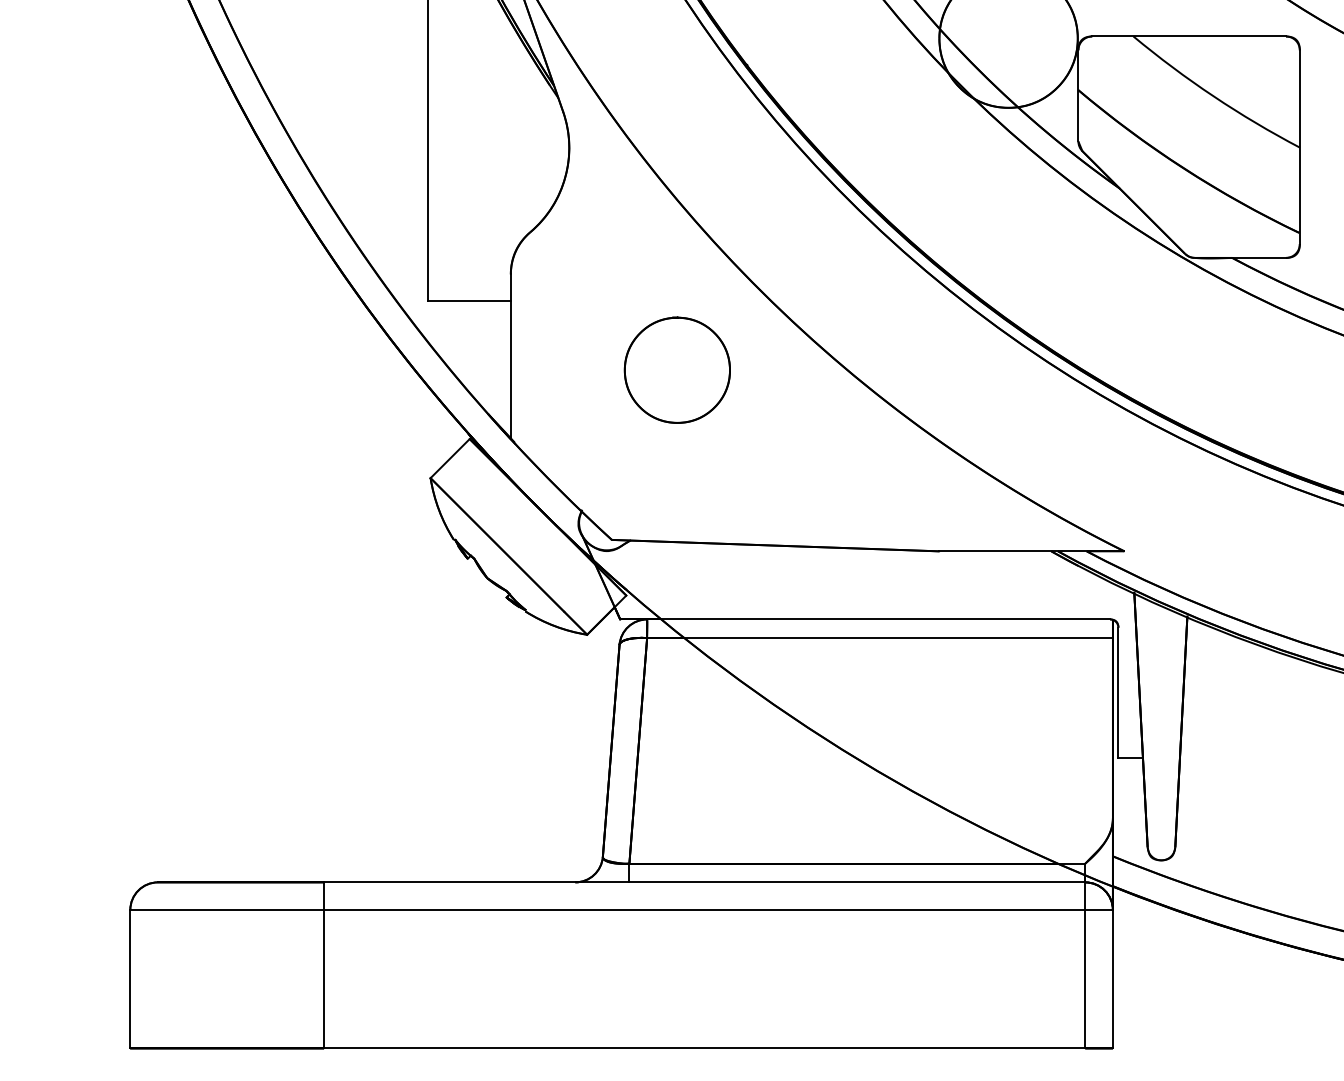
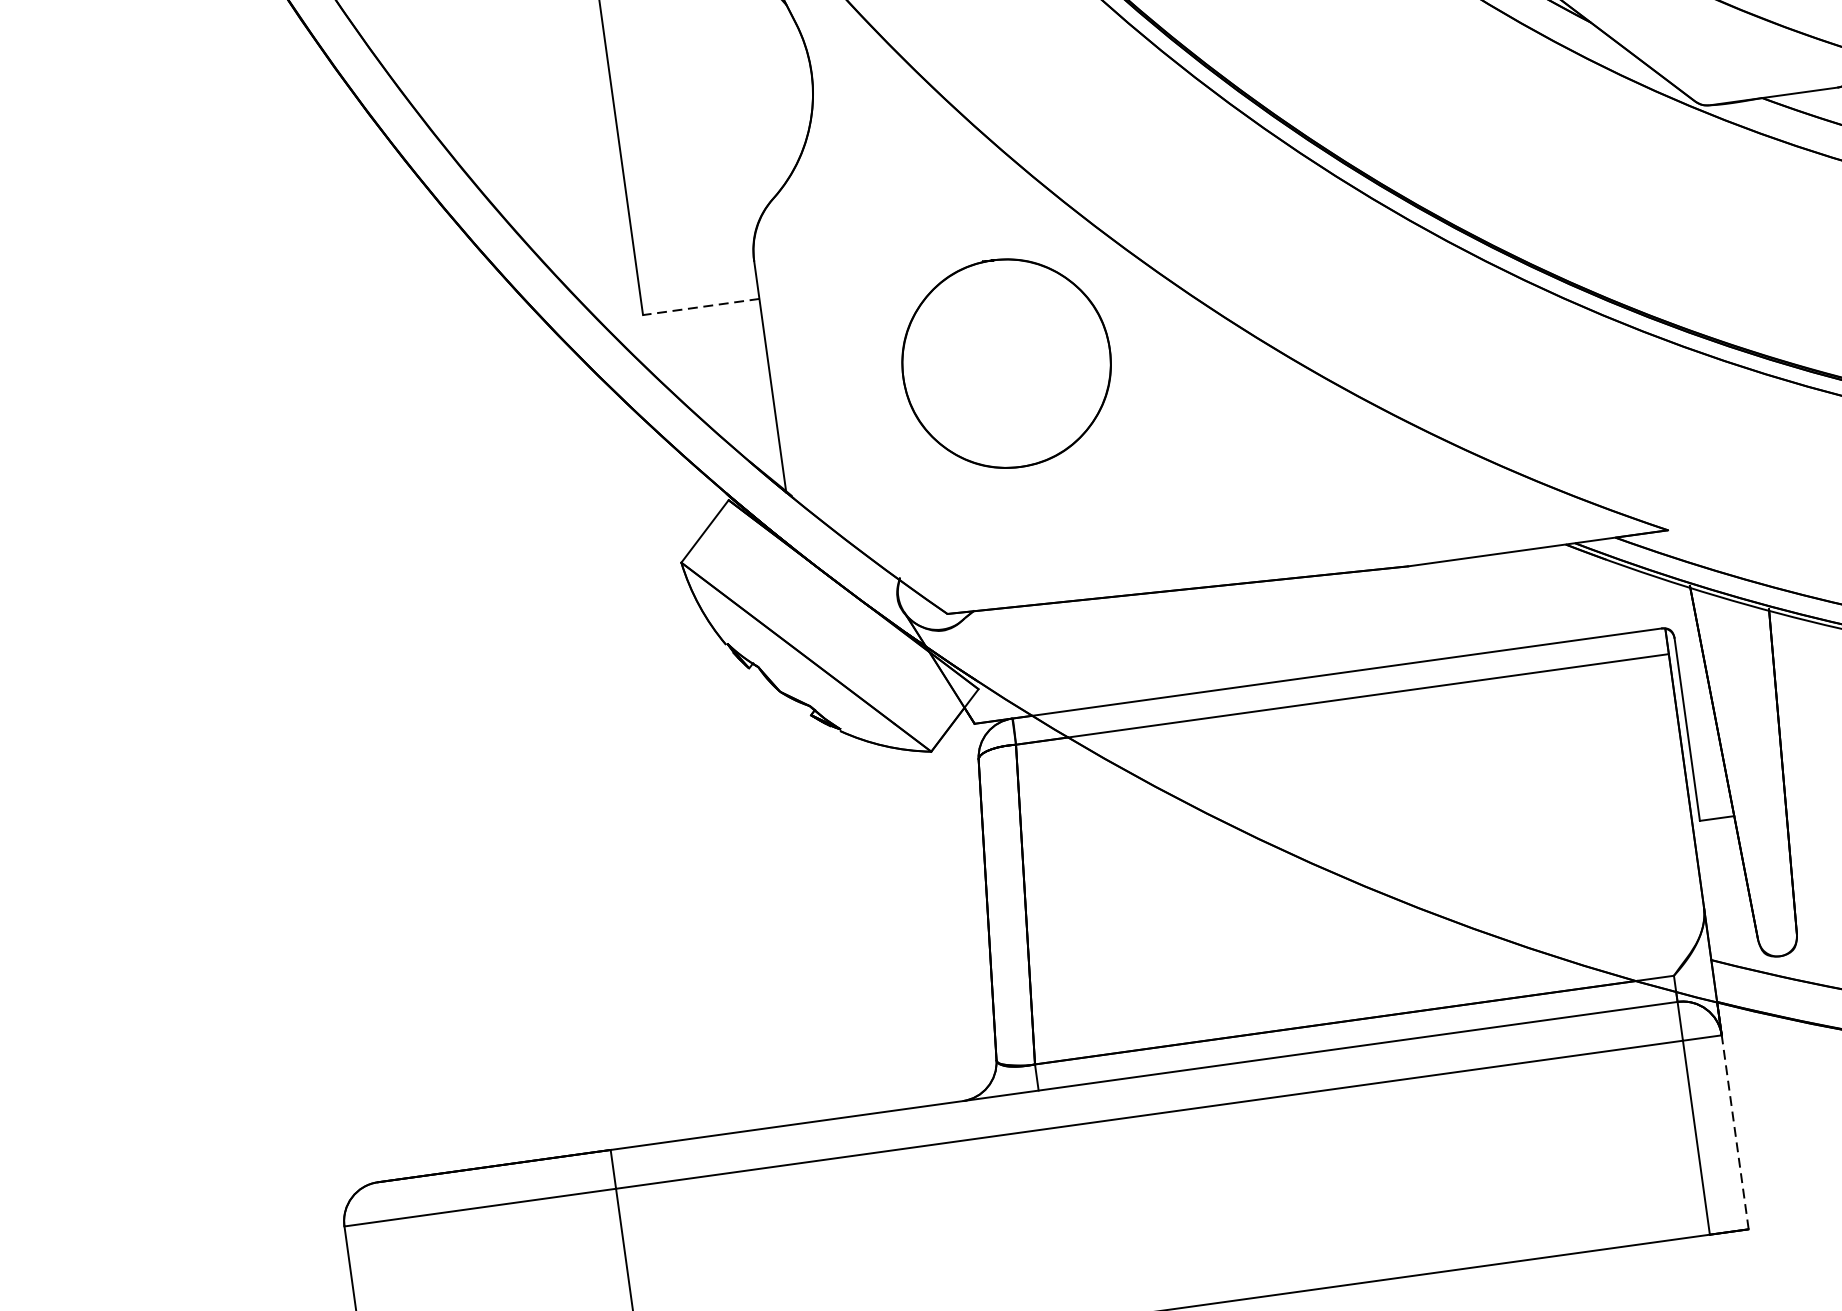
line: (469, 301) -> (701, 307), solid -> dashed
part: (676, 369) -> (1004, 362), size x1.4
line: (1112, 978) -> (1734, 1131), solid -> dashed

